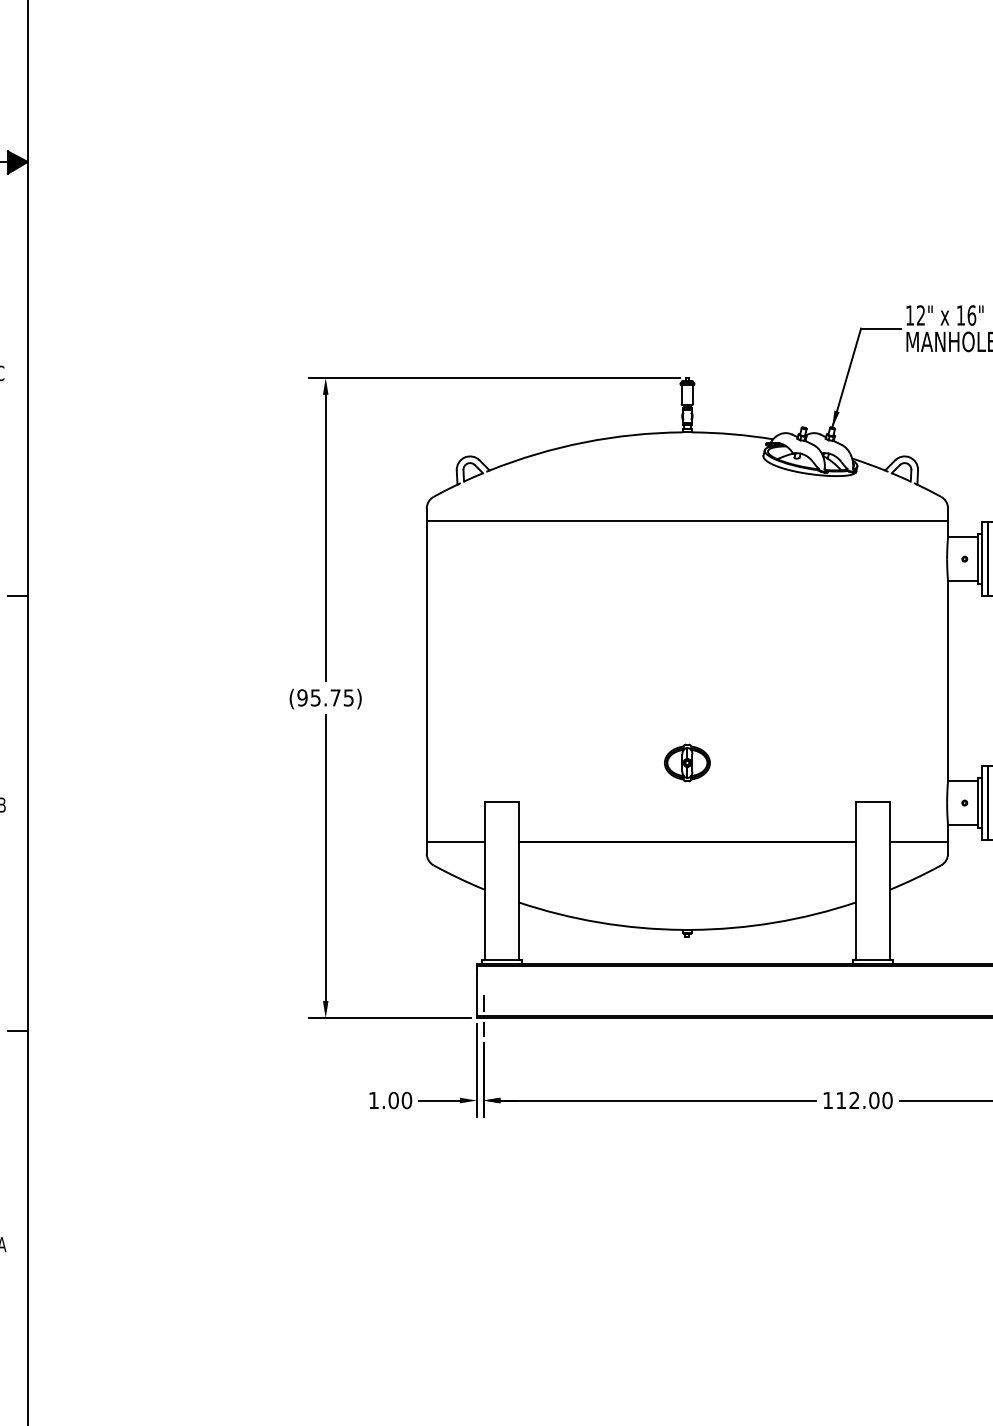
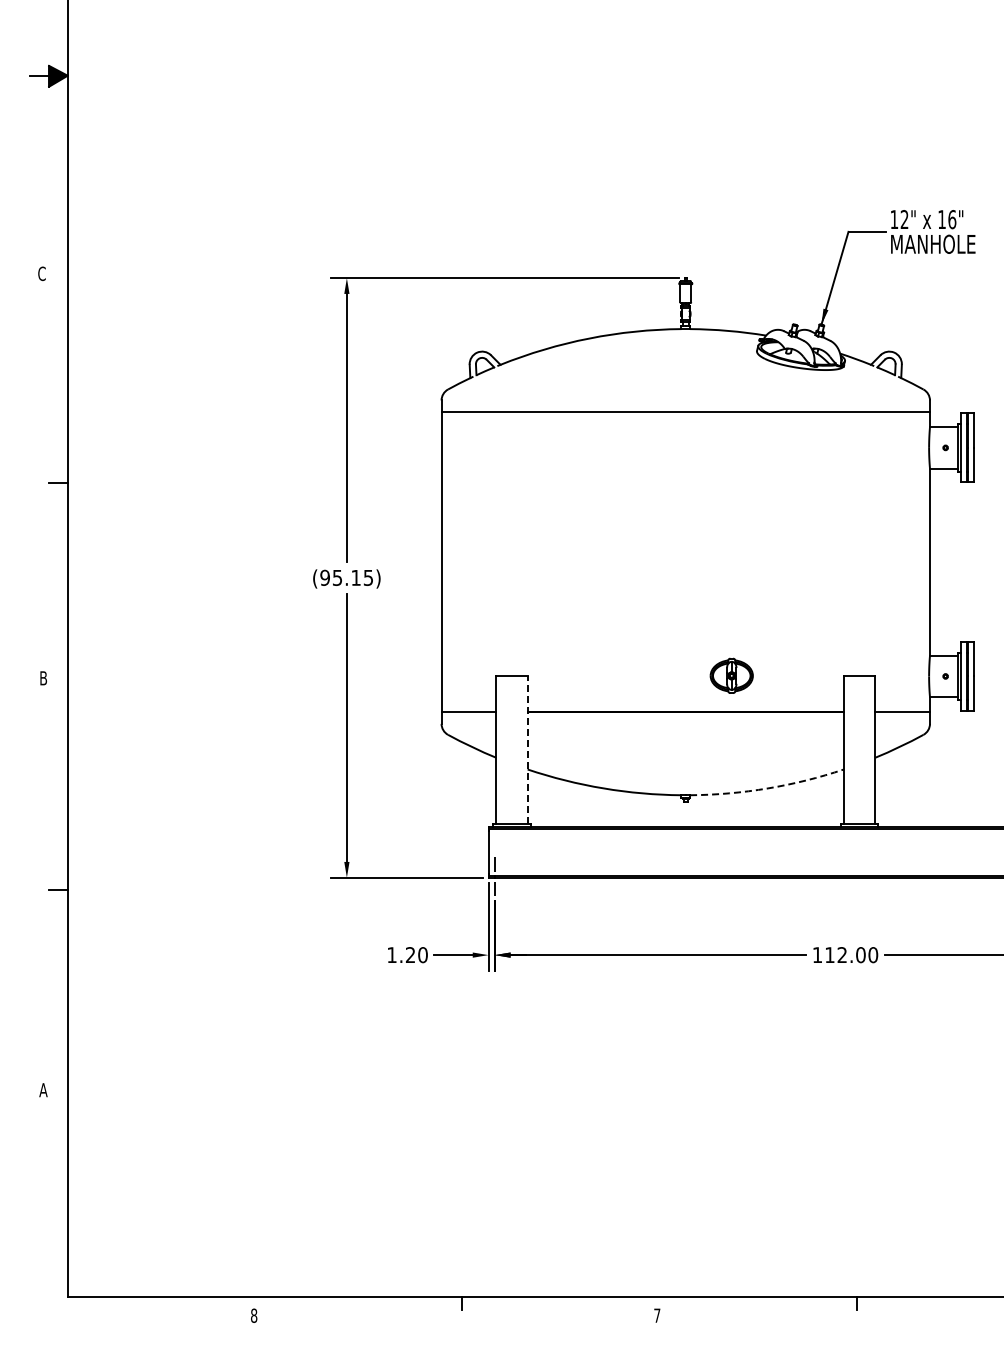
text: (334, 697) -> (355, 577), (95.75) -> (95.15)
part: (687, 762) -> (731, 675), moved
line: (518, 881) -> (527, 749), solid -> dashed
arc: (775, 922) -> (768, 788), solid -> dashed
text: (393, 1100) -> (410, 955), 1.00 -> 1.20

